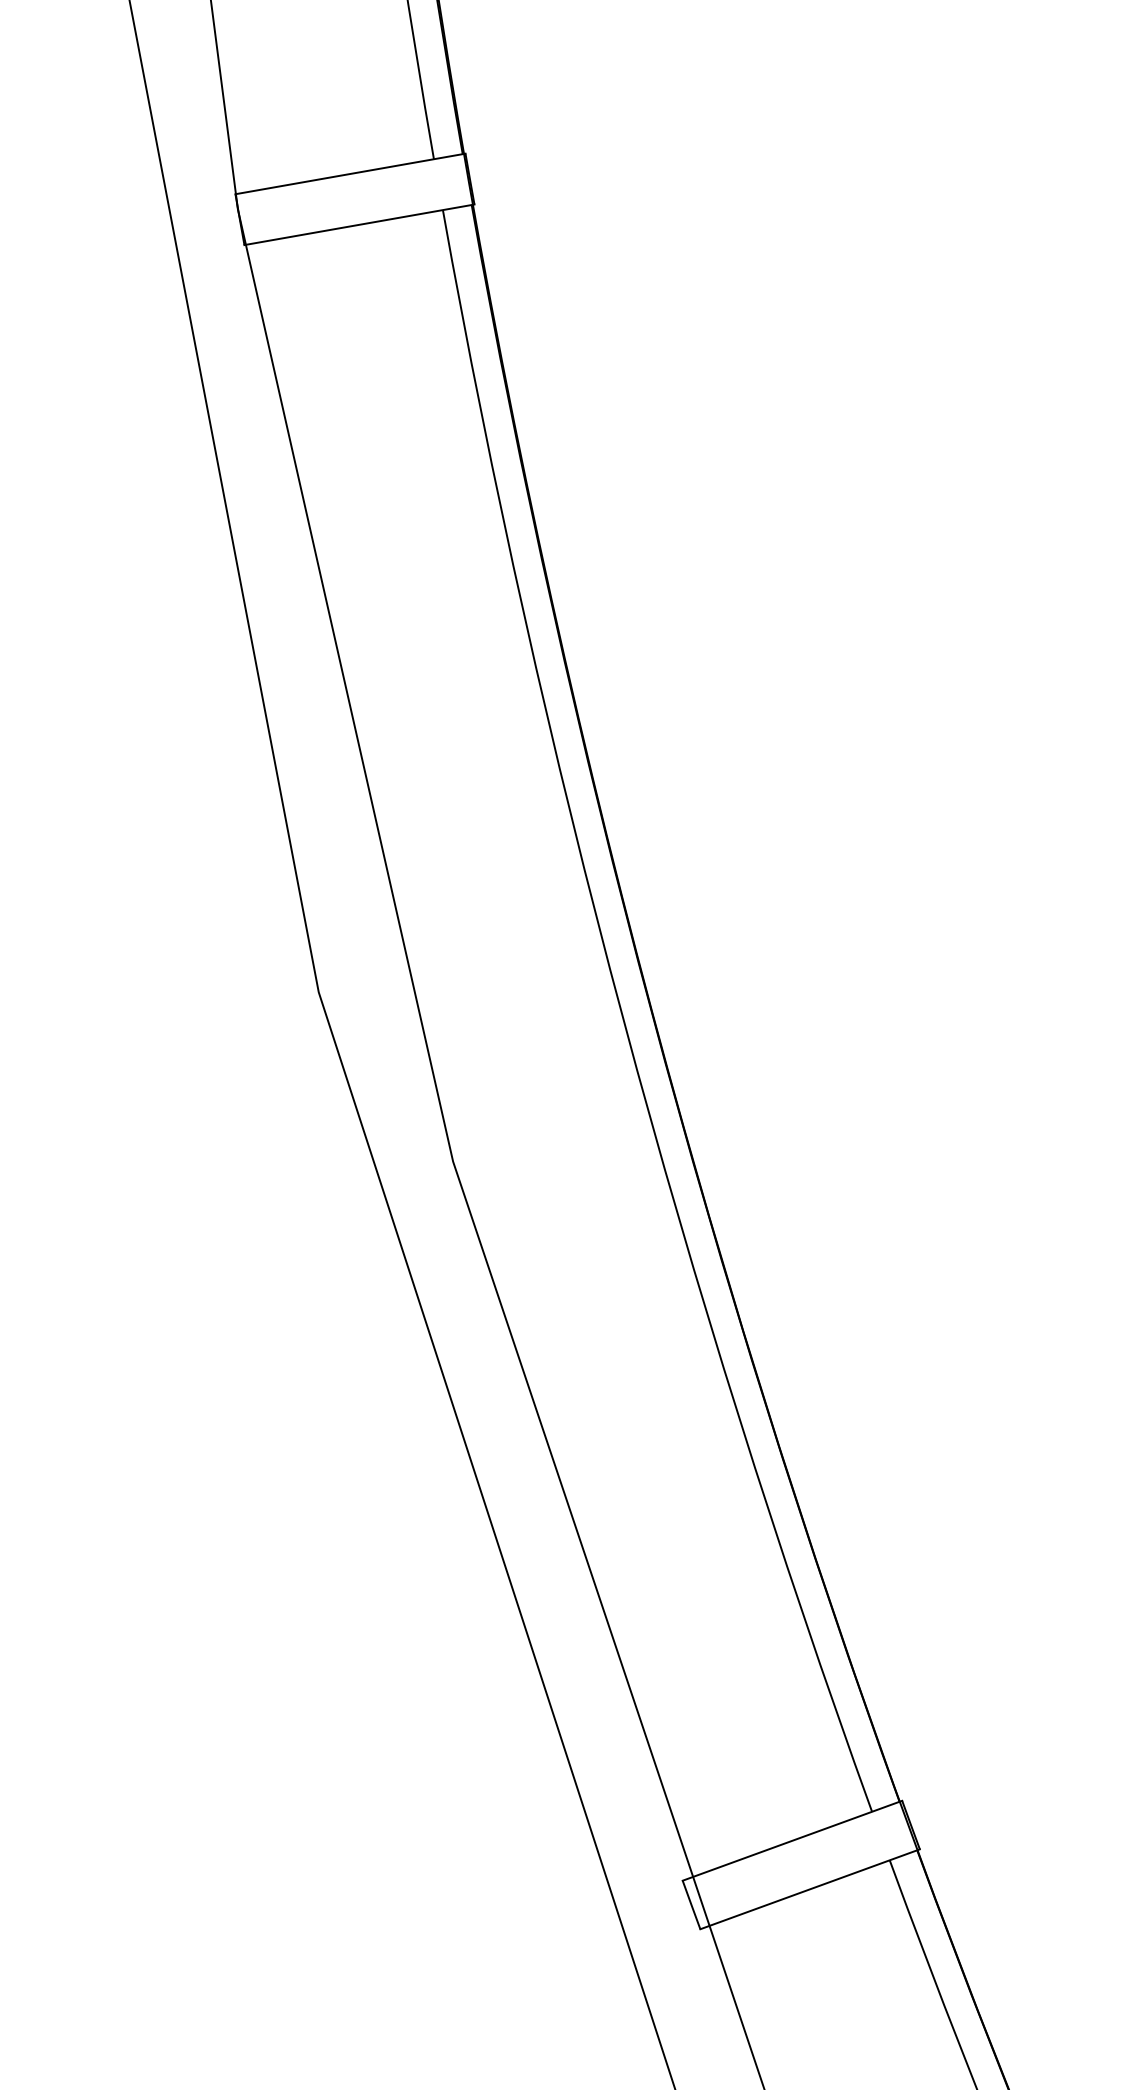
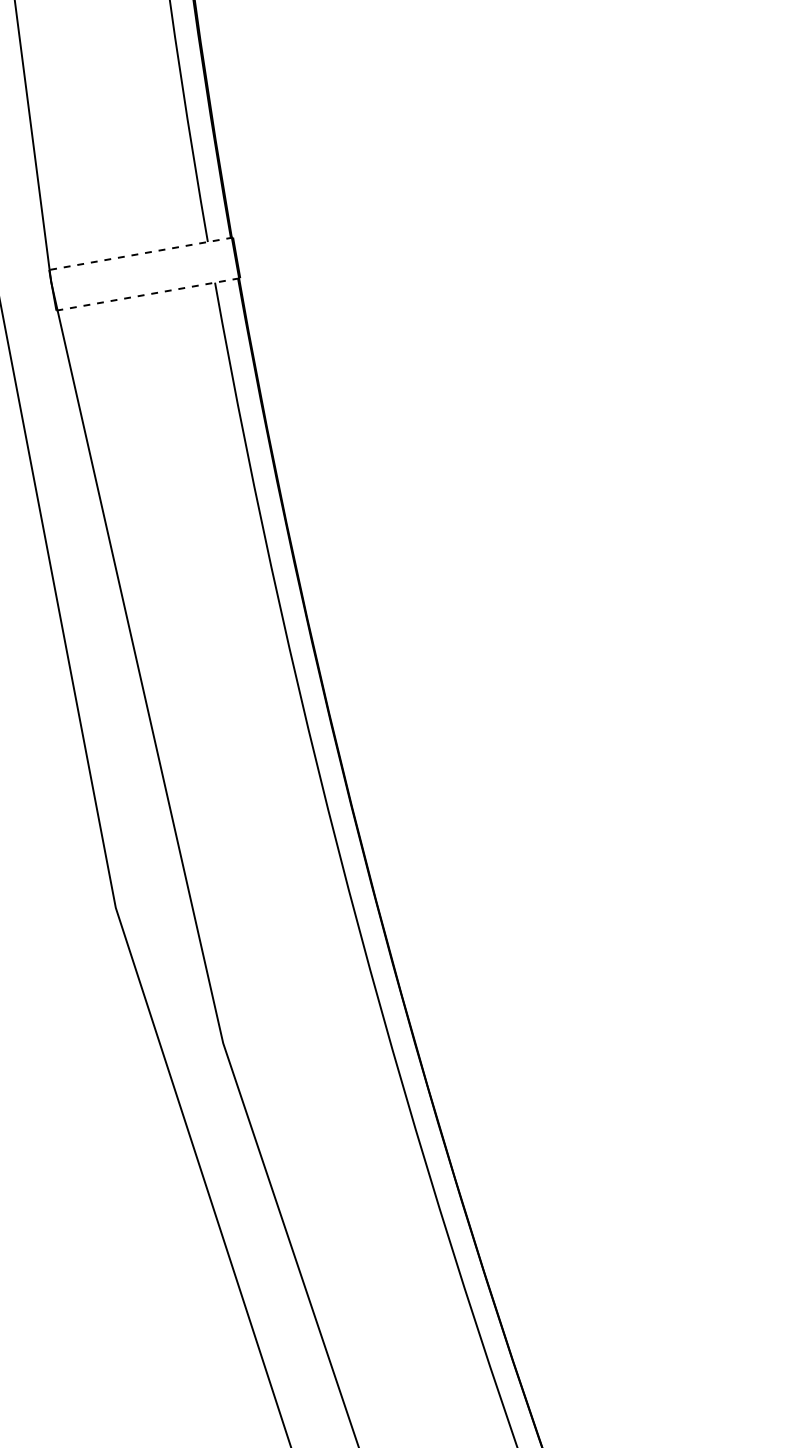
line: (350, 173) -> (141, 253), solid -> dashed
line: (359, 224) -> (148, 294), solid -> dashed

